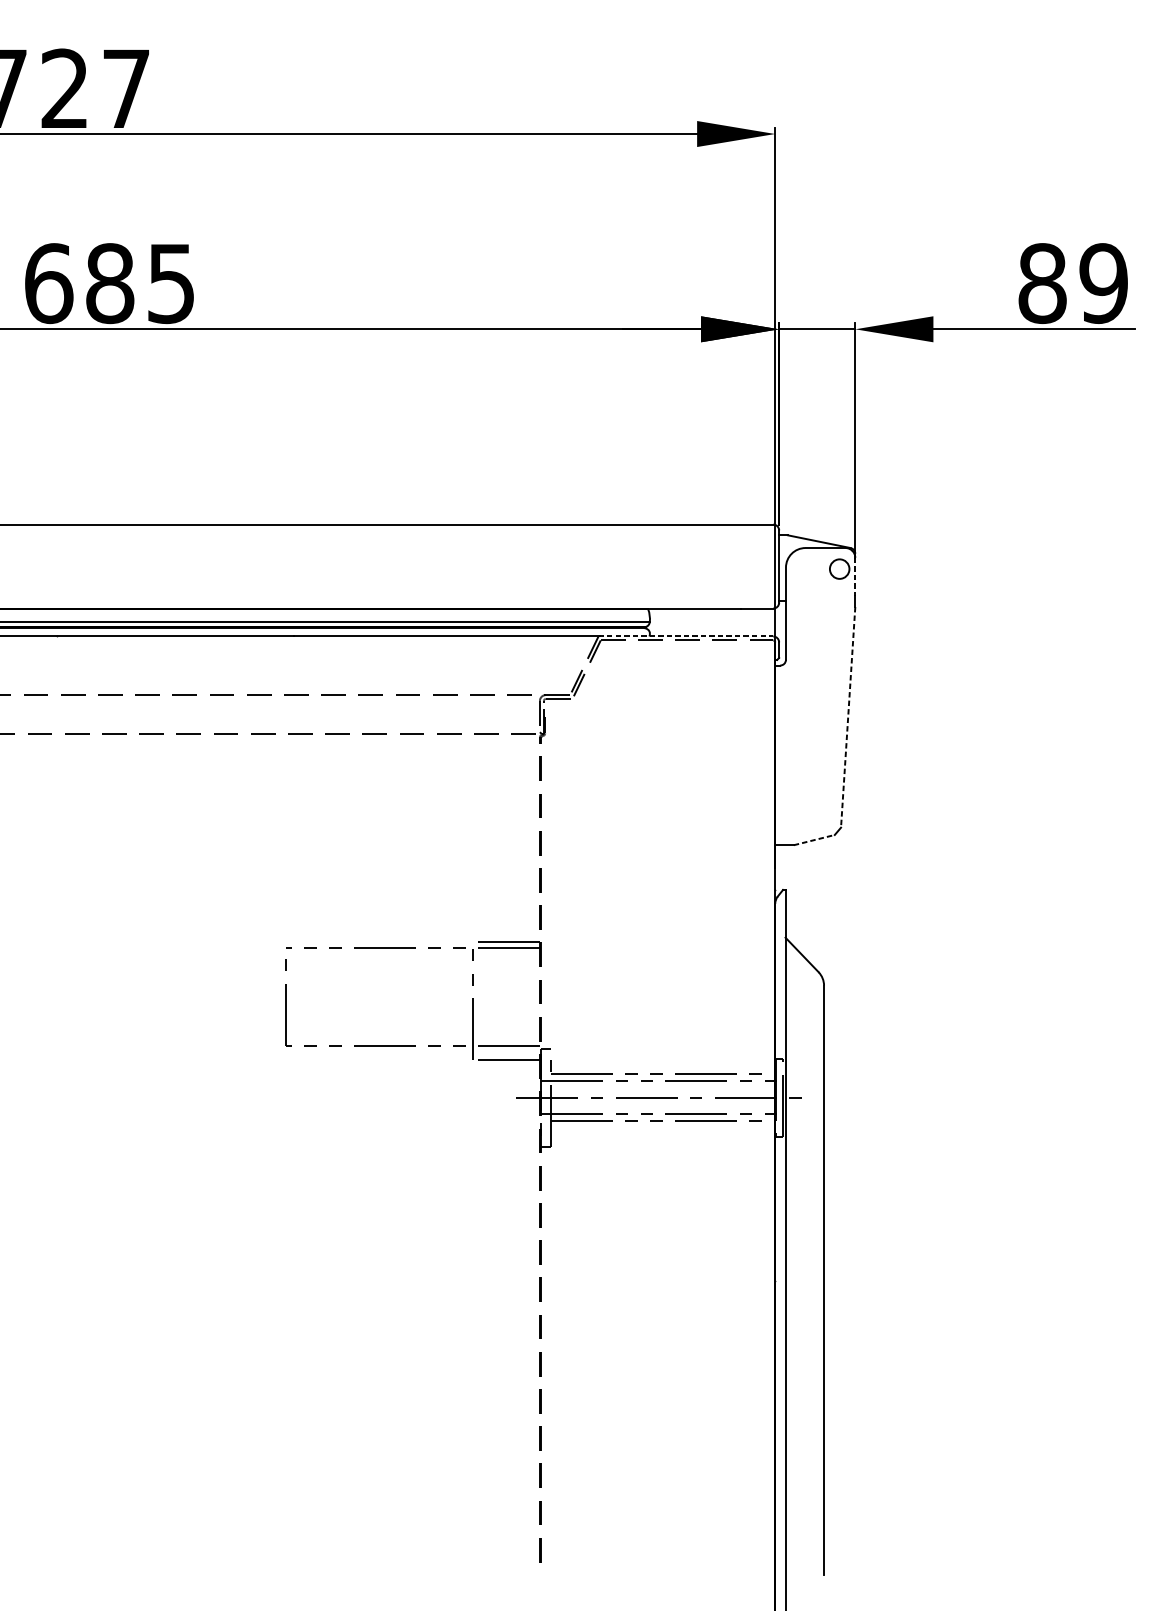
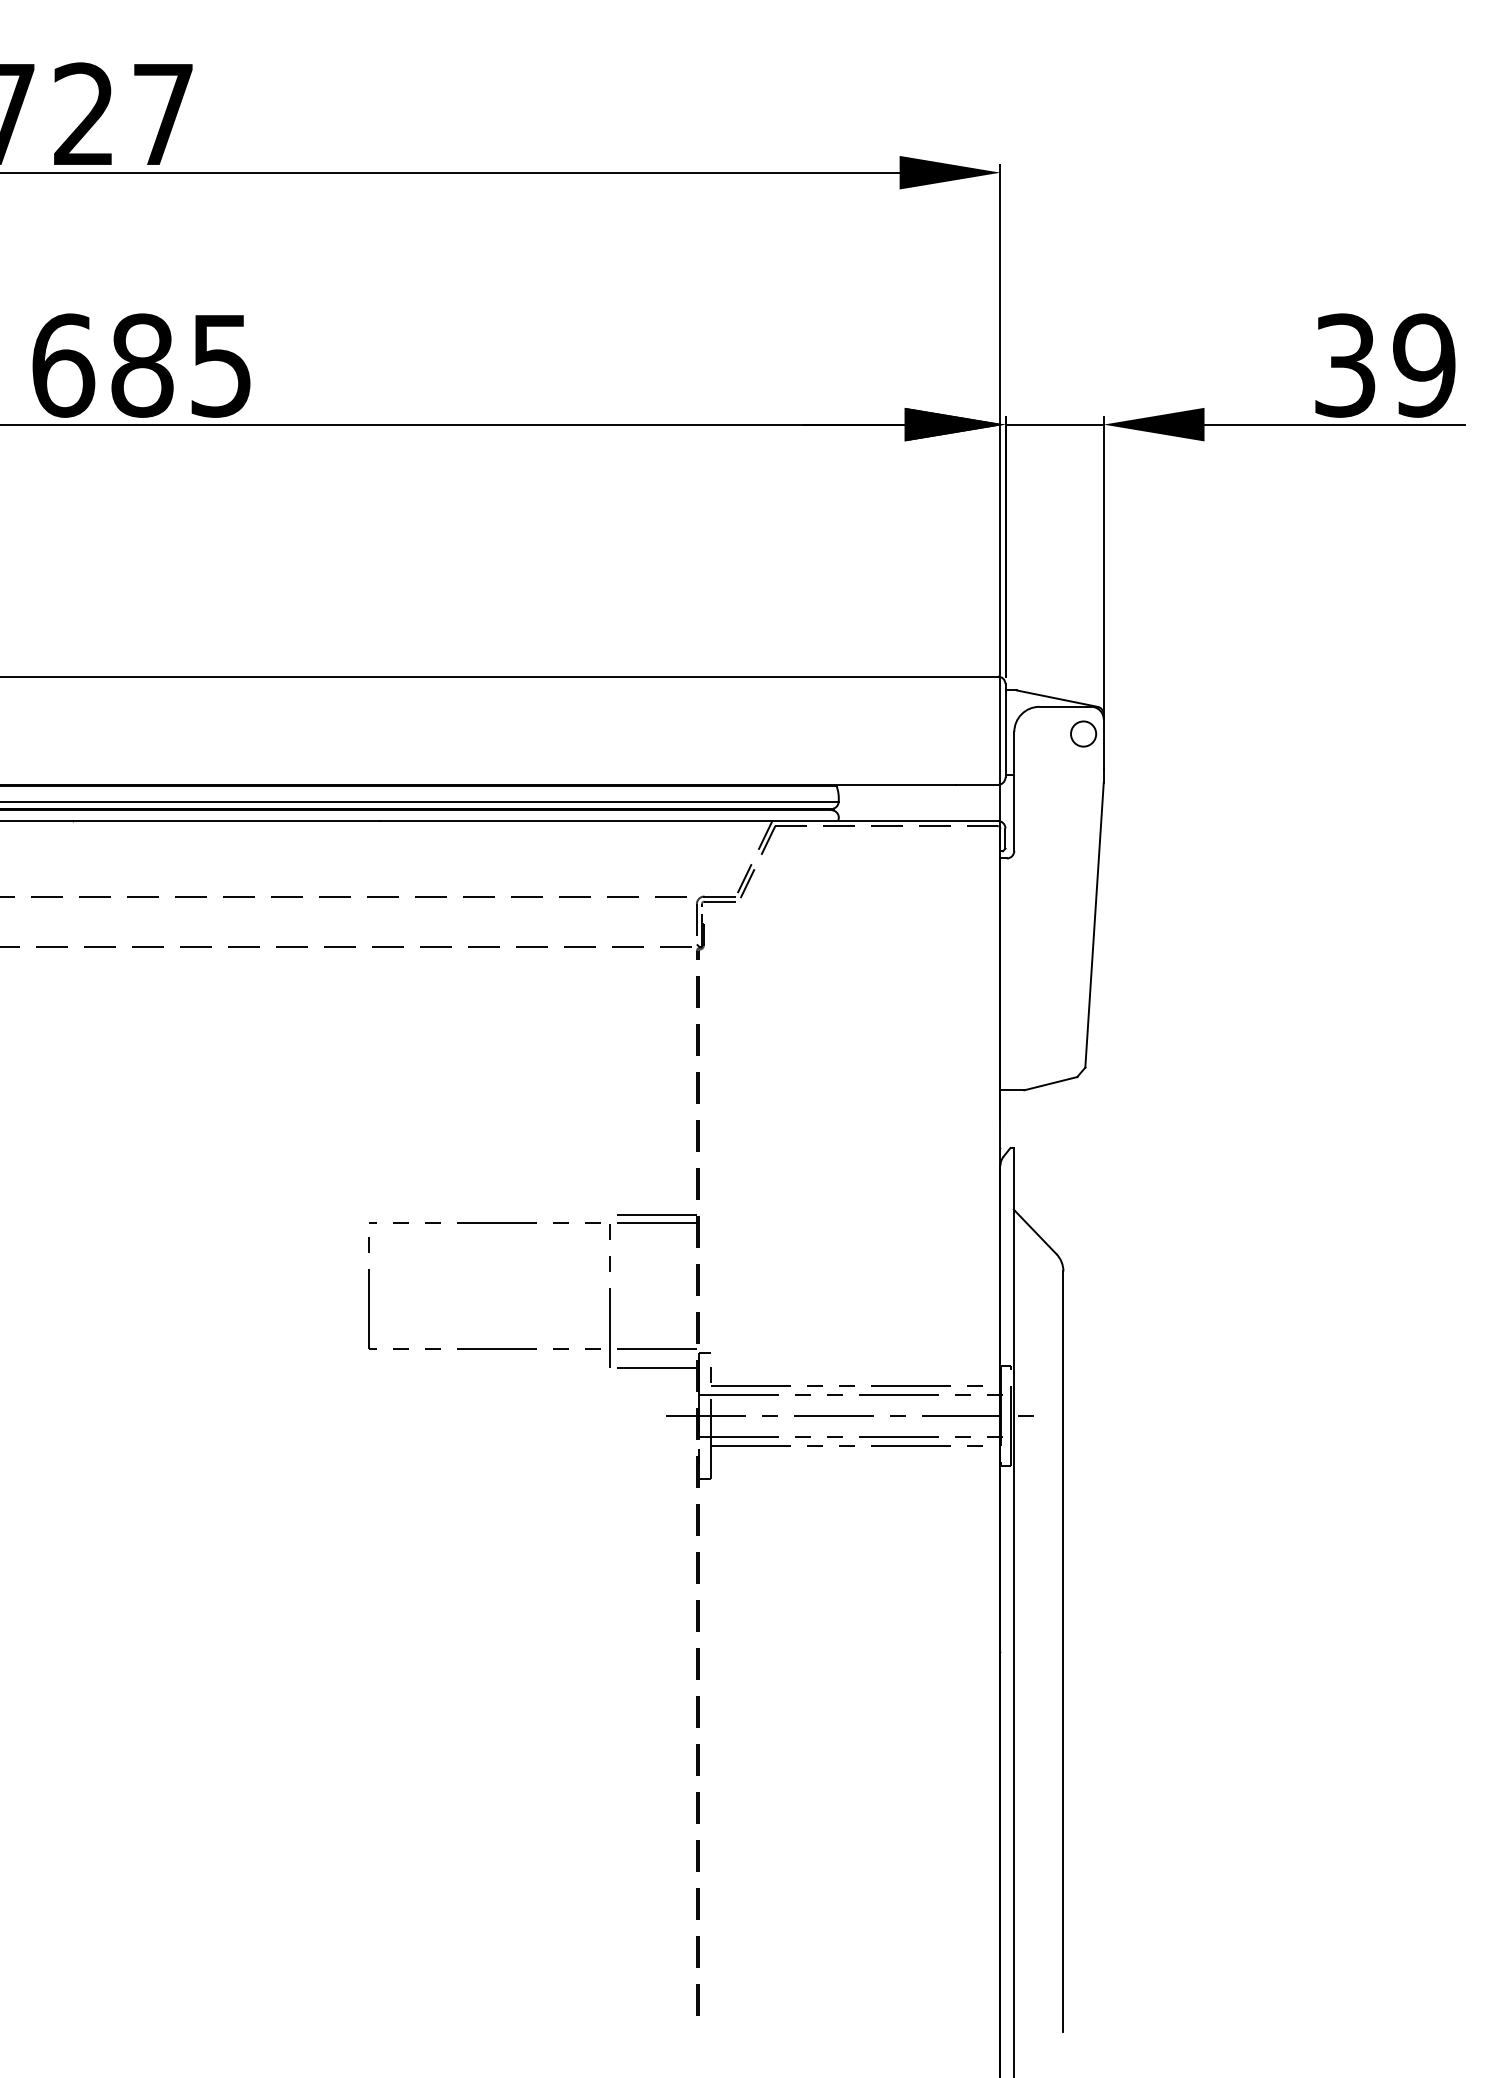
text: (1042, 283) -> (1345, 365), 89 -> 39
line: (855, 577) -> (1103, 744), dashed -> solid
line: (686, 636) -> (885, 820), dashed -> solid
line: (848, 717) -> (1094, 925), dashed -> solid
line: (814, 839) -> (1051, 1083), dashed -> solid

